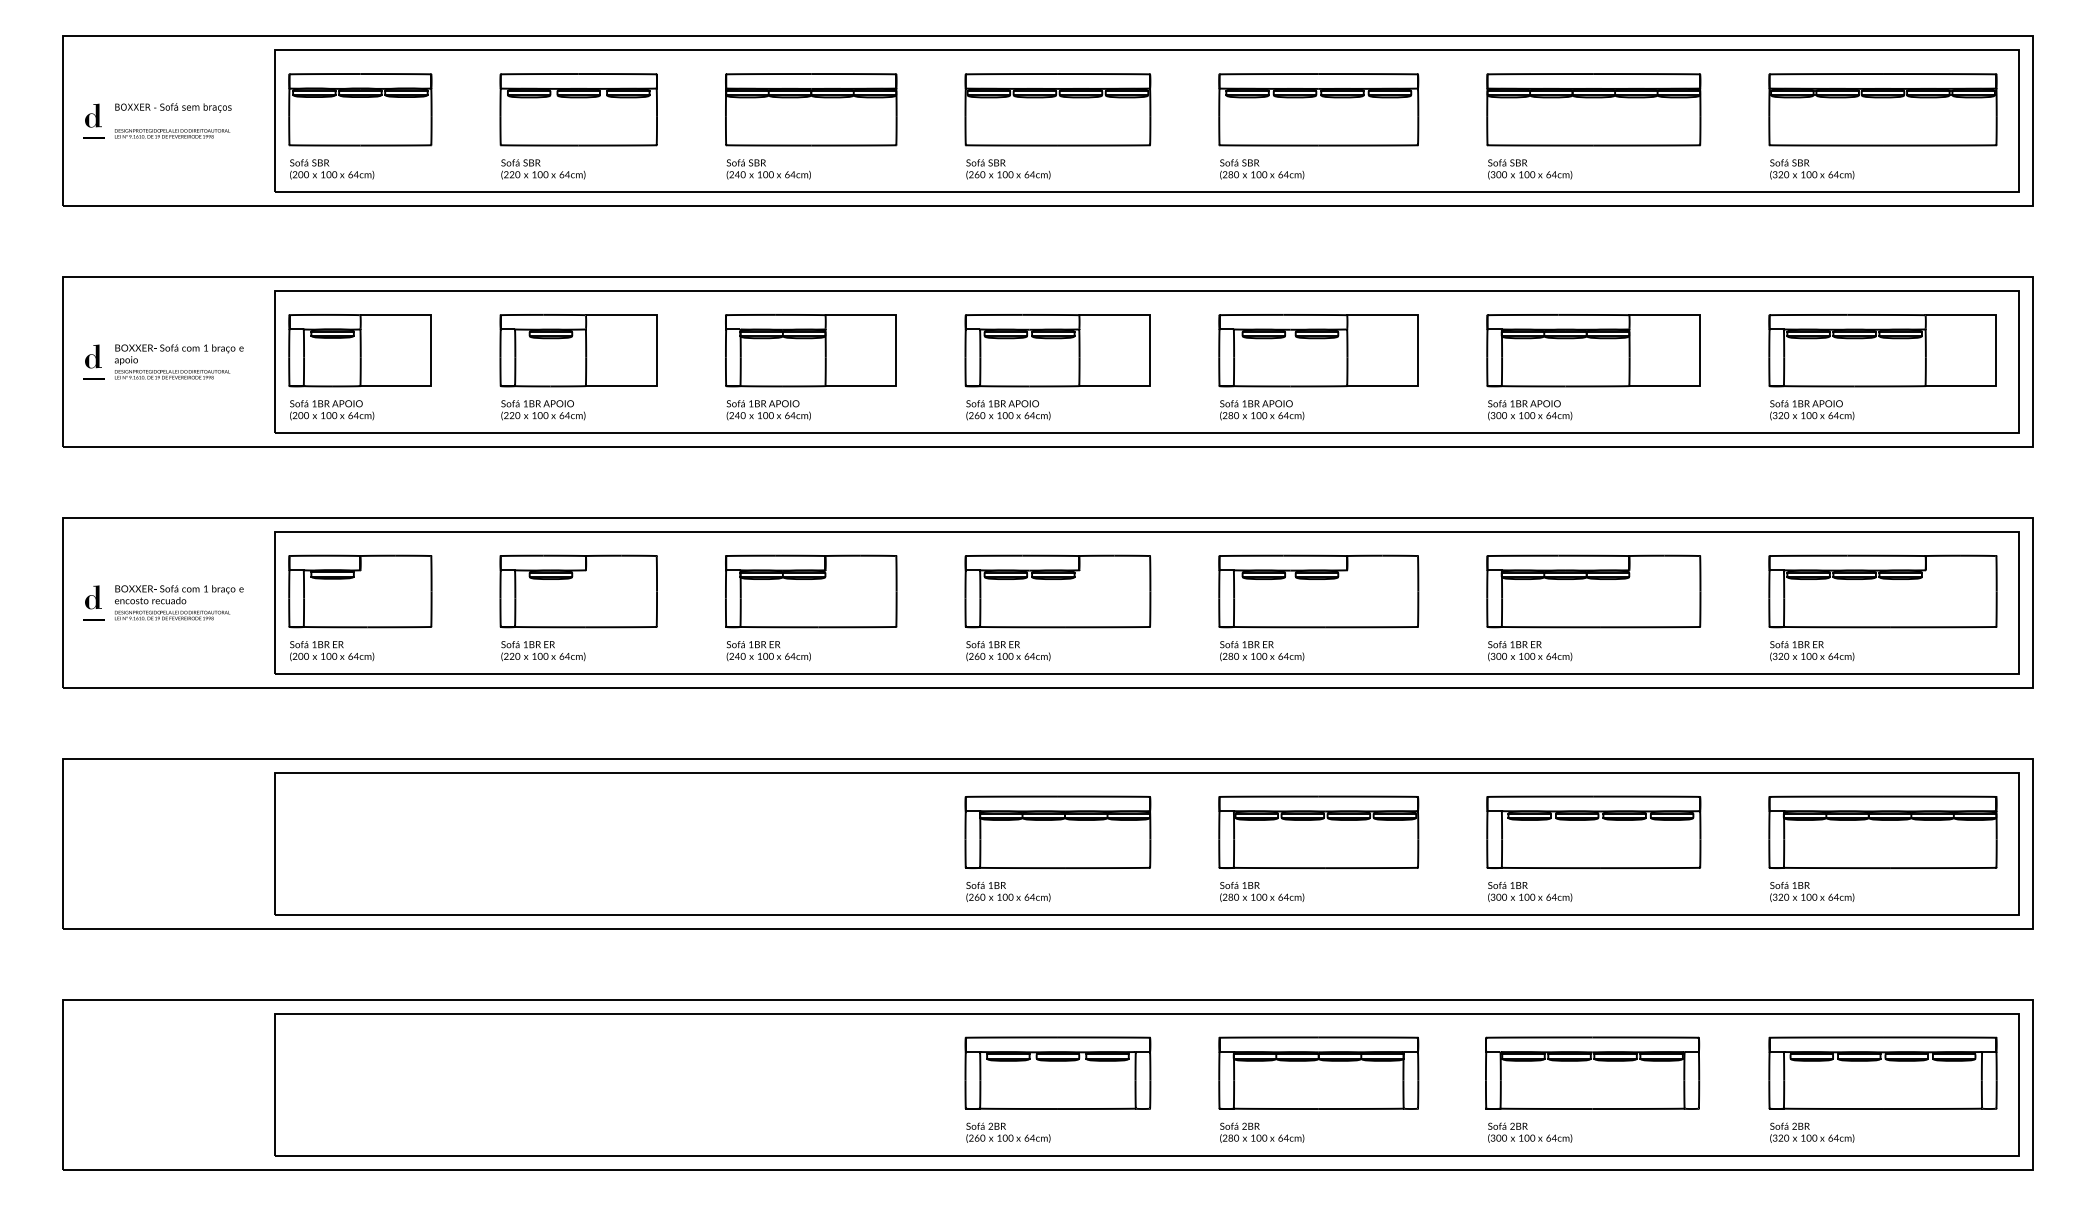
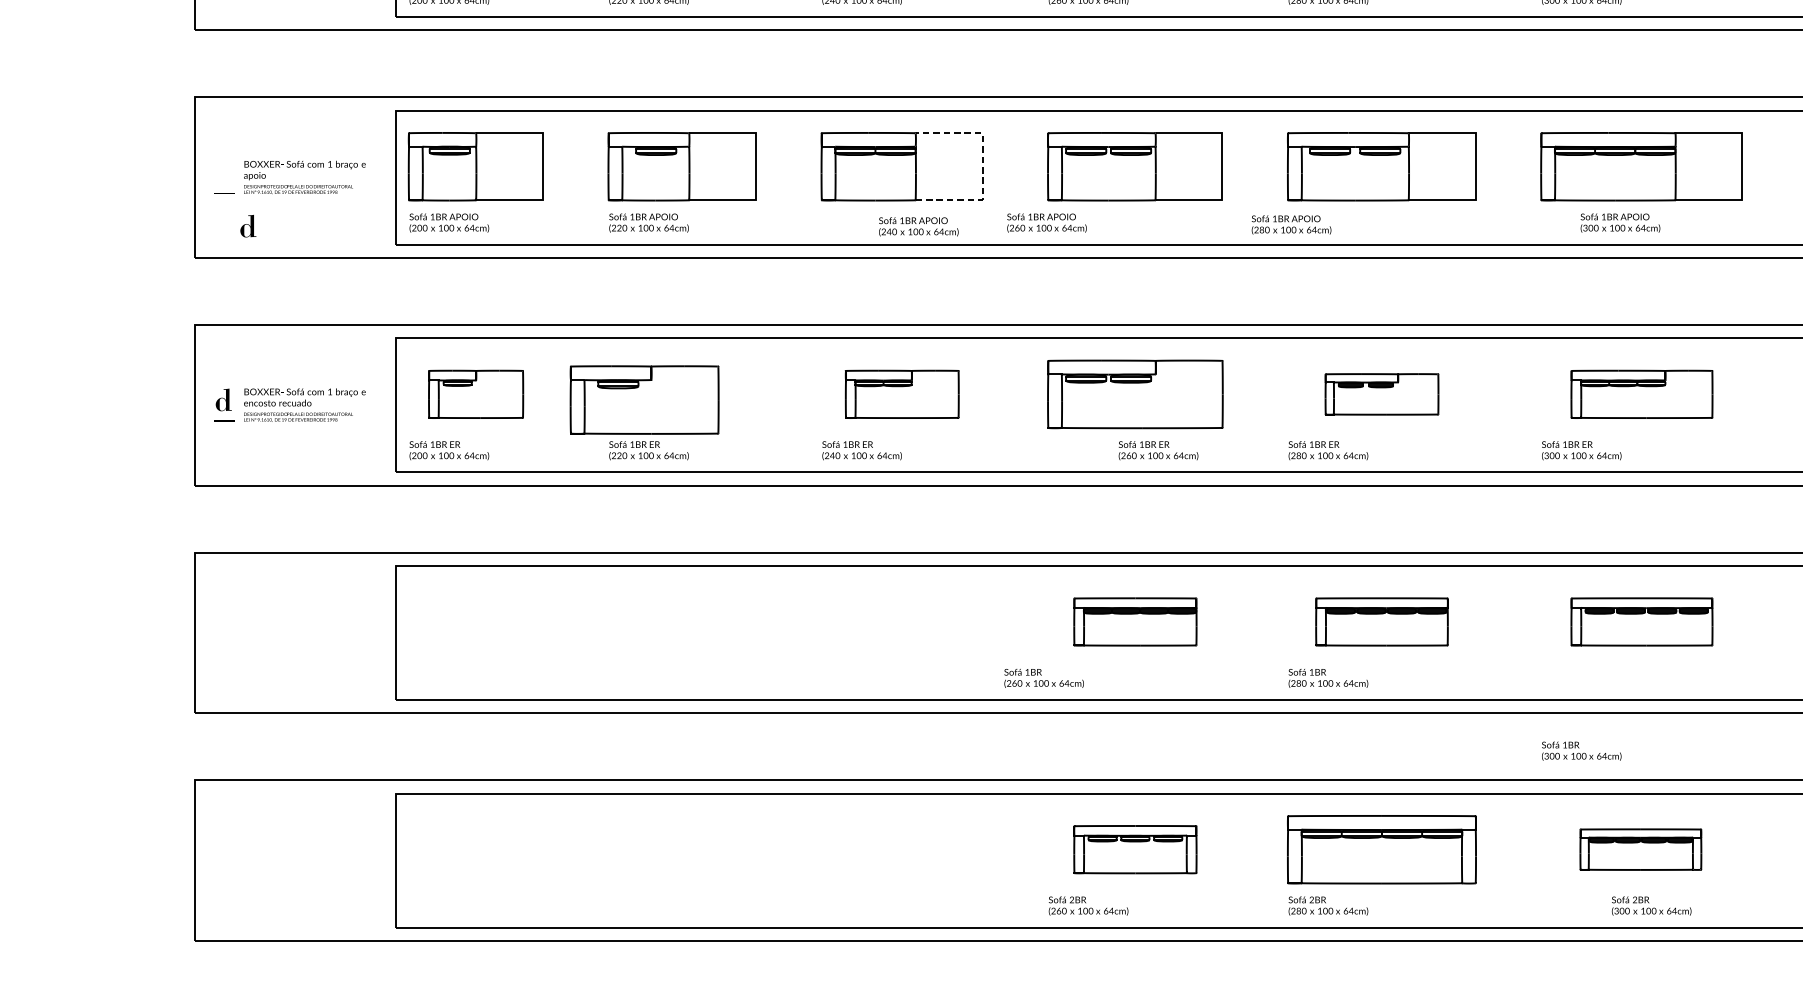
line: (896, 350) -> (982, 166), solid -> dashed
part: (93, 356) -> (248, 226), moved
text: (768, 410) -> (918, 227), moved
text: (1008, 410) -> (1047, 223), moved
text: (1262, 410) -> (1291, 225), moved
text: (1530, 410) -> (1620, 223), moved
part: (360, 591) -> (476, 394), size x0.7
part: (578, 591) -> (644, 400), moved
part: (811, 591) -> (902, 394), size x0.7
part: (1318, 591) -> (1381, 394), size x0.6
part: (1593, 591) -> (1641, 394), size x0.7
text: (1008, 651) -> (1158, 451), moved
part: (1057, 831) -> (1134, 621), size x0.7
part: (1318, 831) -> (1381, 621), size x0.7
part: (1593, 831) -> (1641, 621), size x0.7
text: (1008, 891) -> (1044, 677), moved
text: (1530, 891) -> (1582, 750), moved
part: (1057, 1072) -> (1134, 849), size x0.7
part: (1592, 1072) -> (1640, 849), size x0.6
text: (1530, 1132) -> (1652, 905), moved

